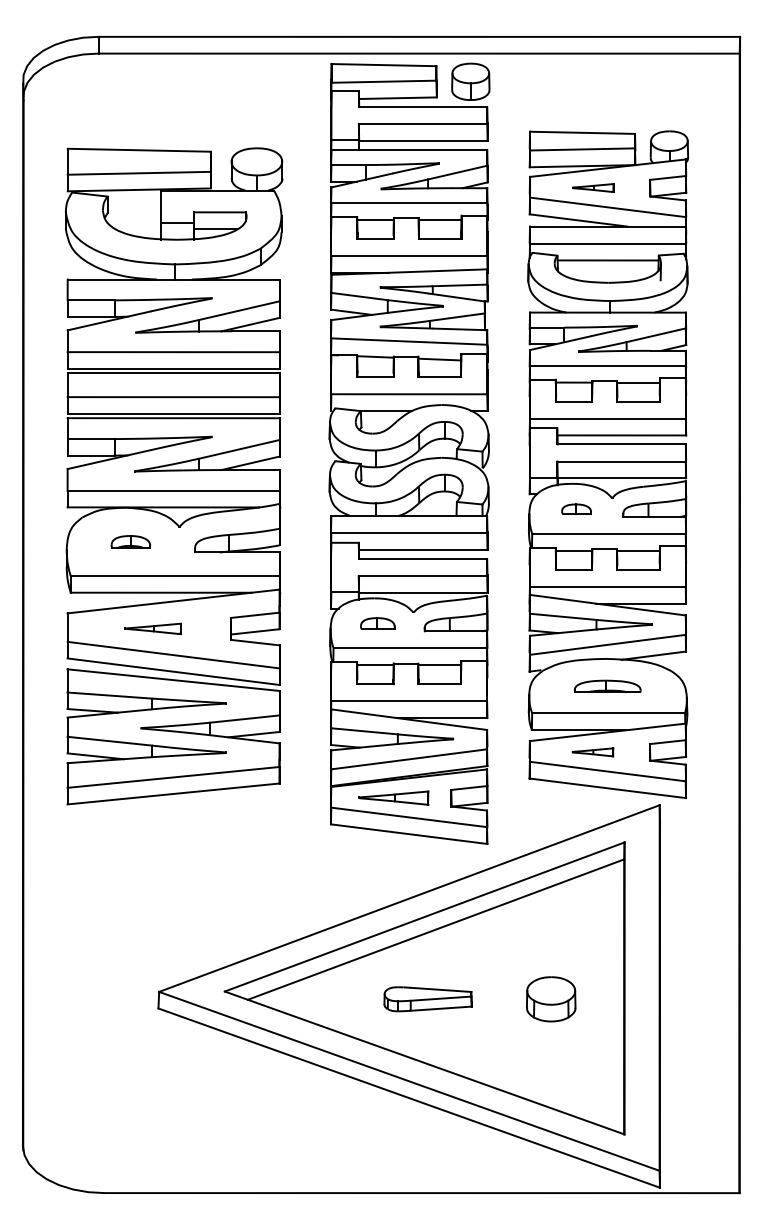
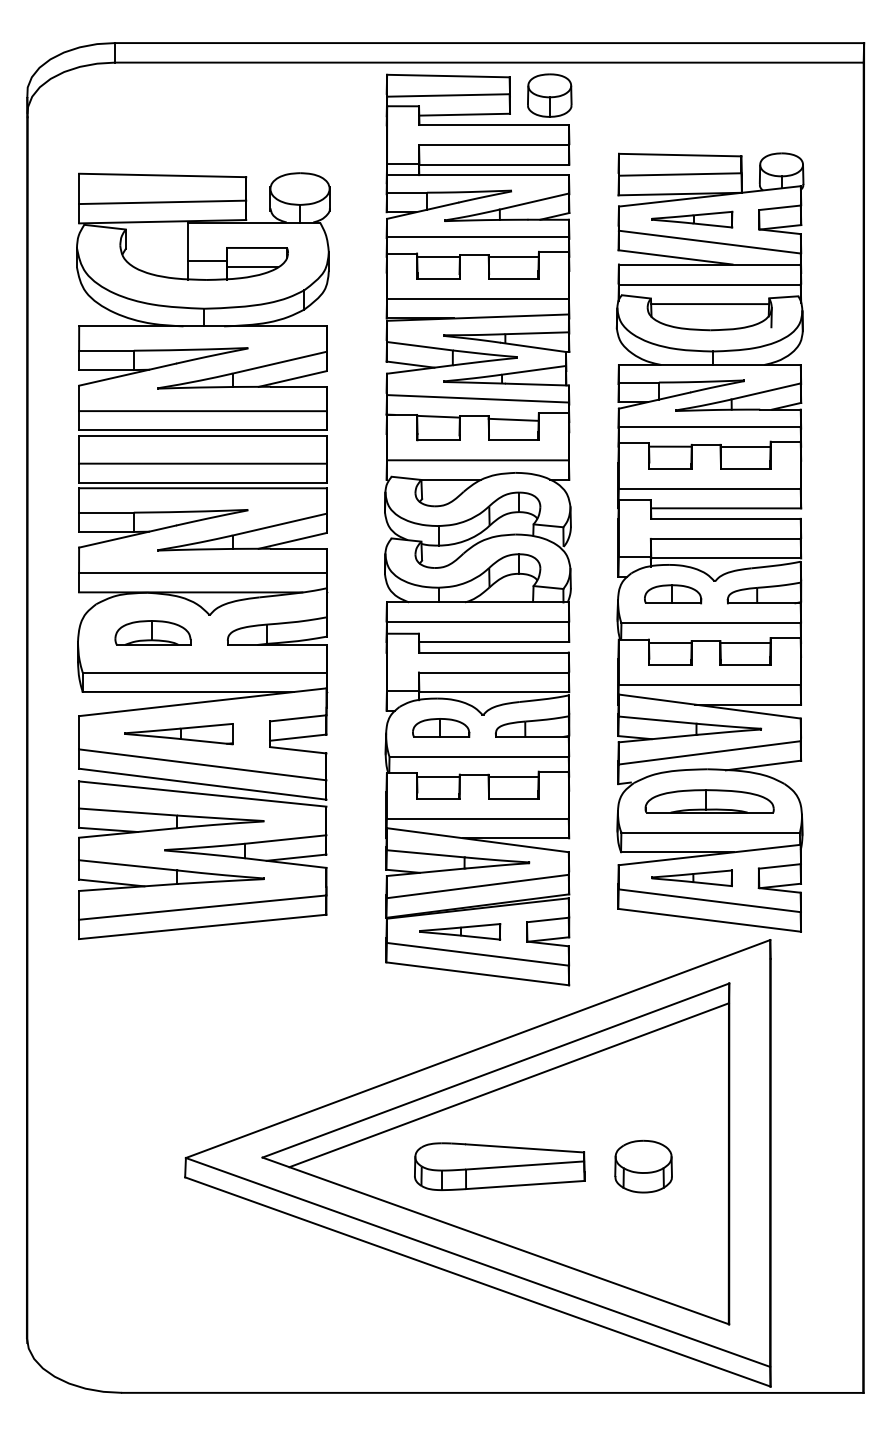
part: (593, 187) -> (692, 219), size x1.67
part: (576, 509) -> (673, 594), size x1.67
part: (130, 541) -> (152, 632), size x1.67
part: (378, 623) -> (441, 727), size x1.43
part: (152, 629) -> (178, 734), size x1.67
part: (607, 686) -> (709, 801), size x1.67
part: (592, 752) -> (691, 878), size x1.67
part: (427, 999) -> (499, 1166), size x1.67

